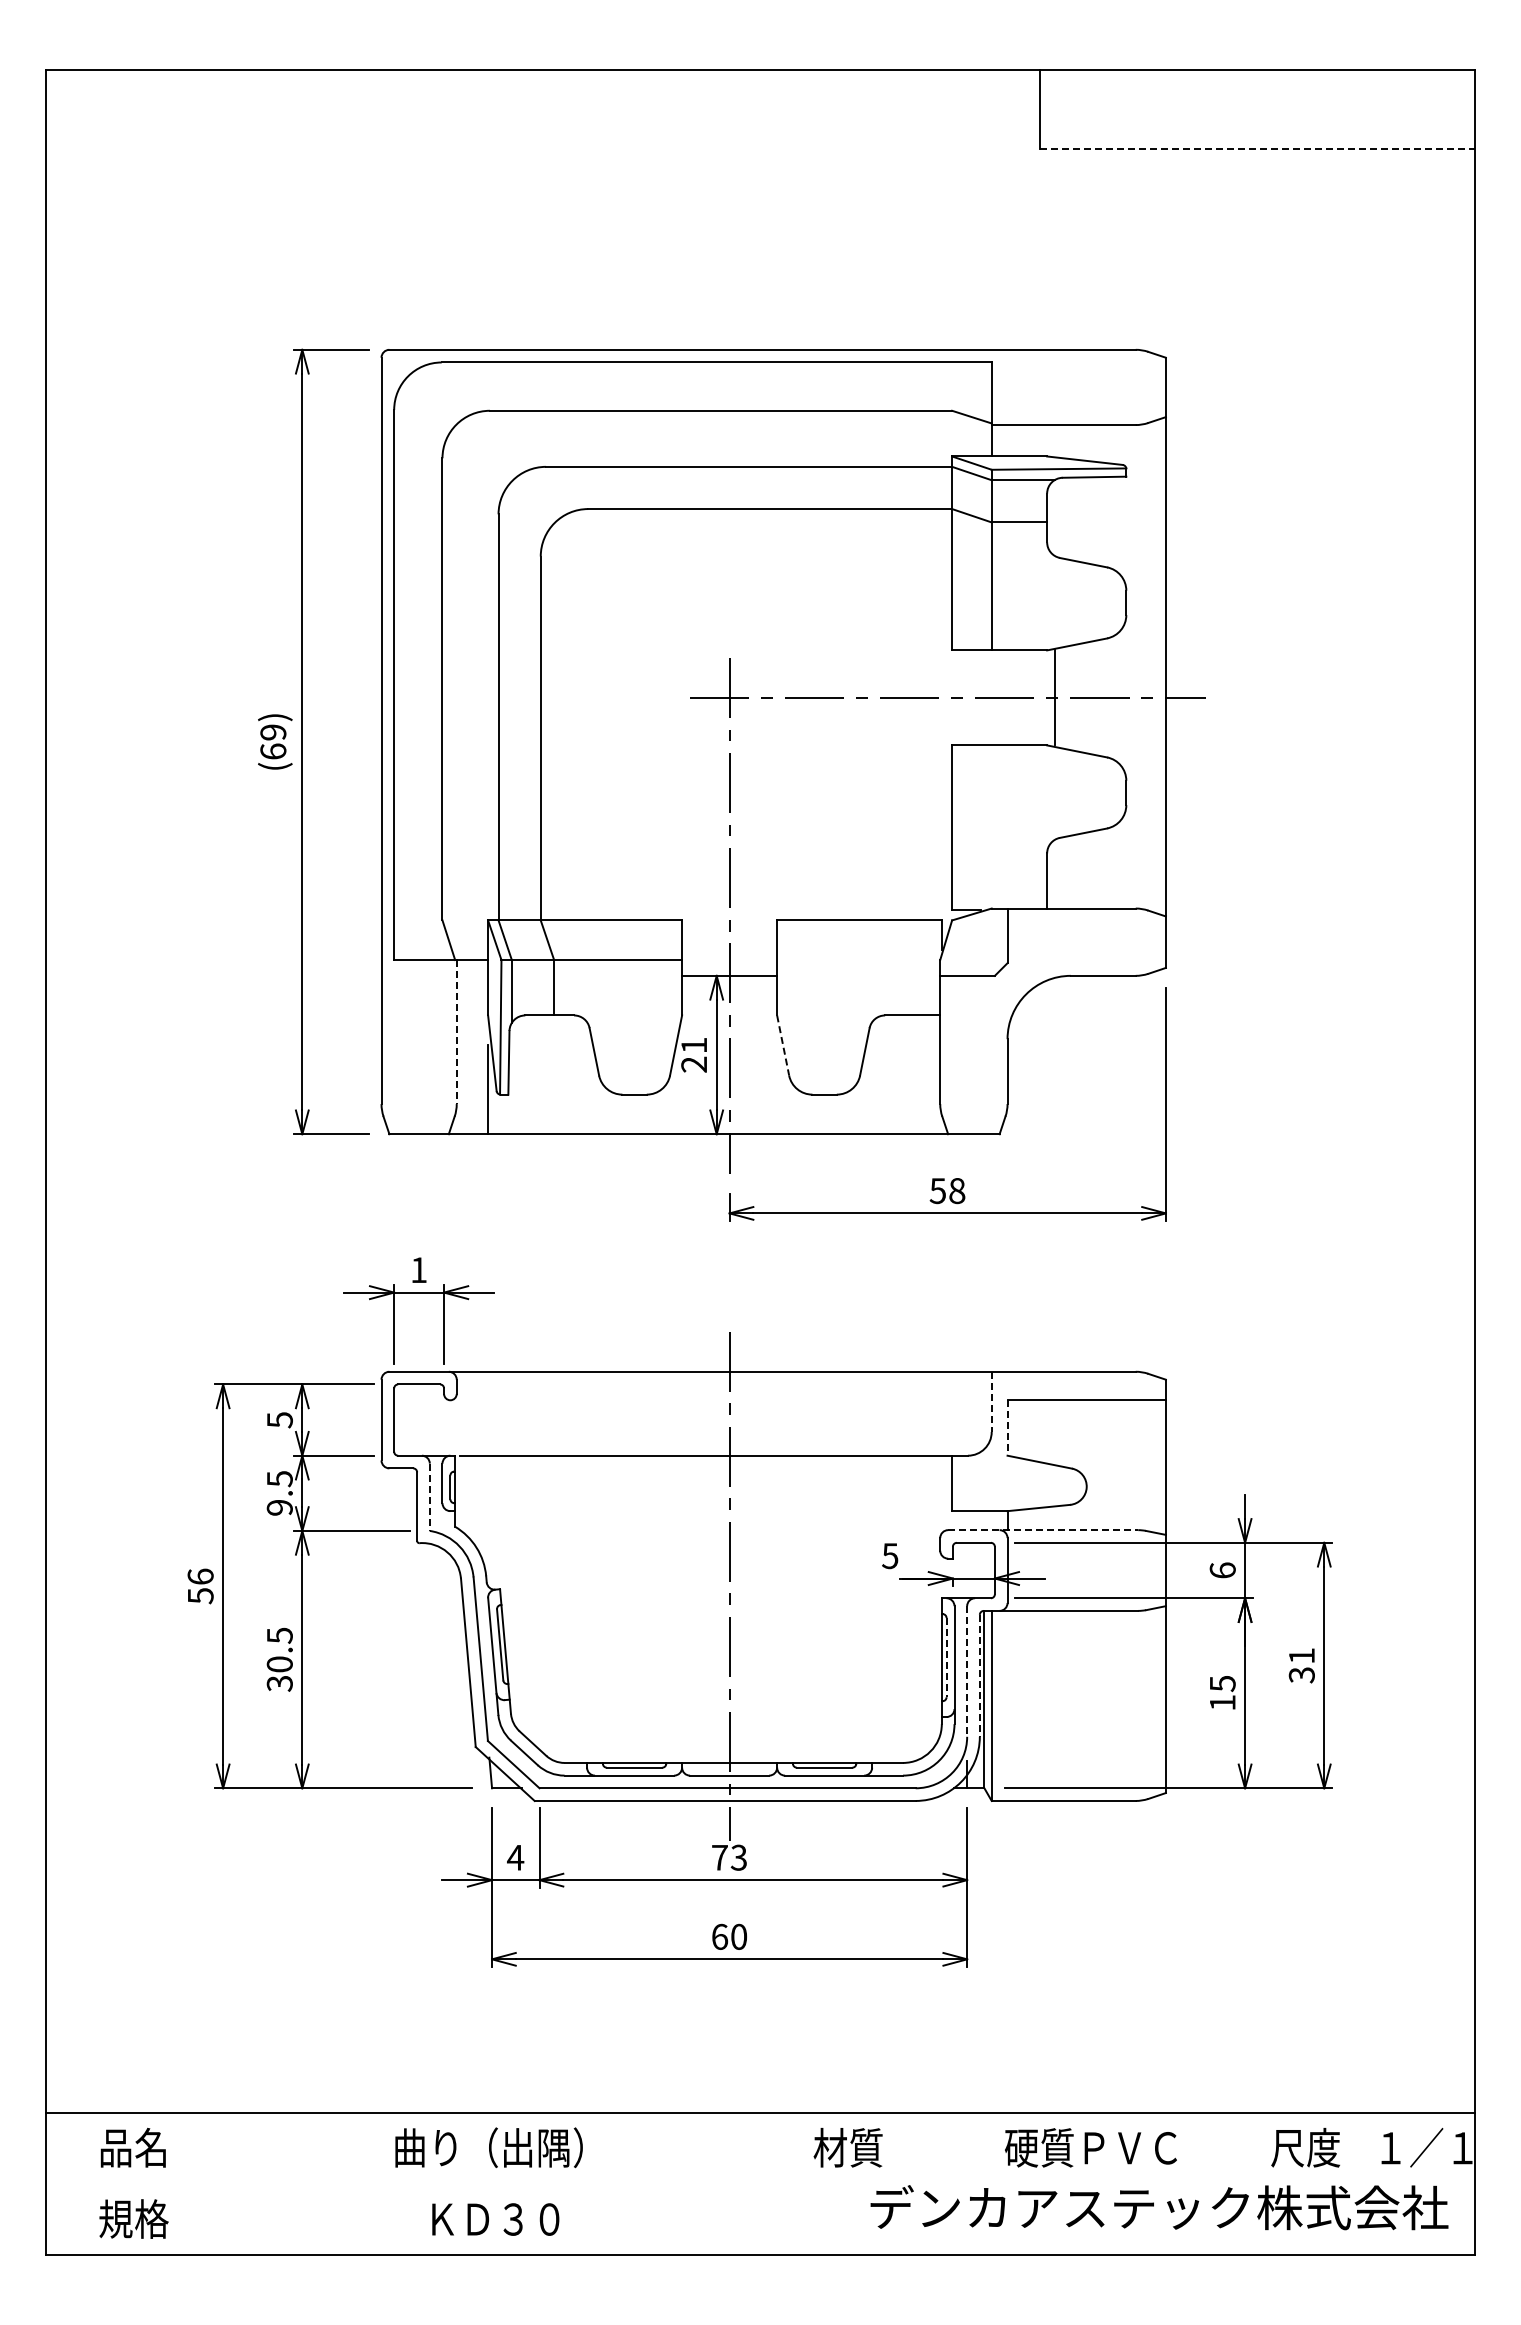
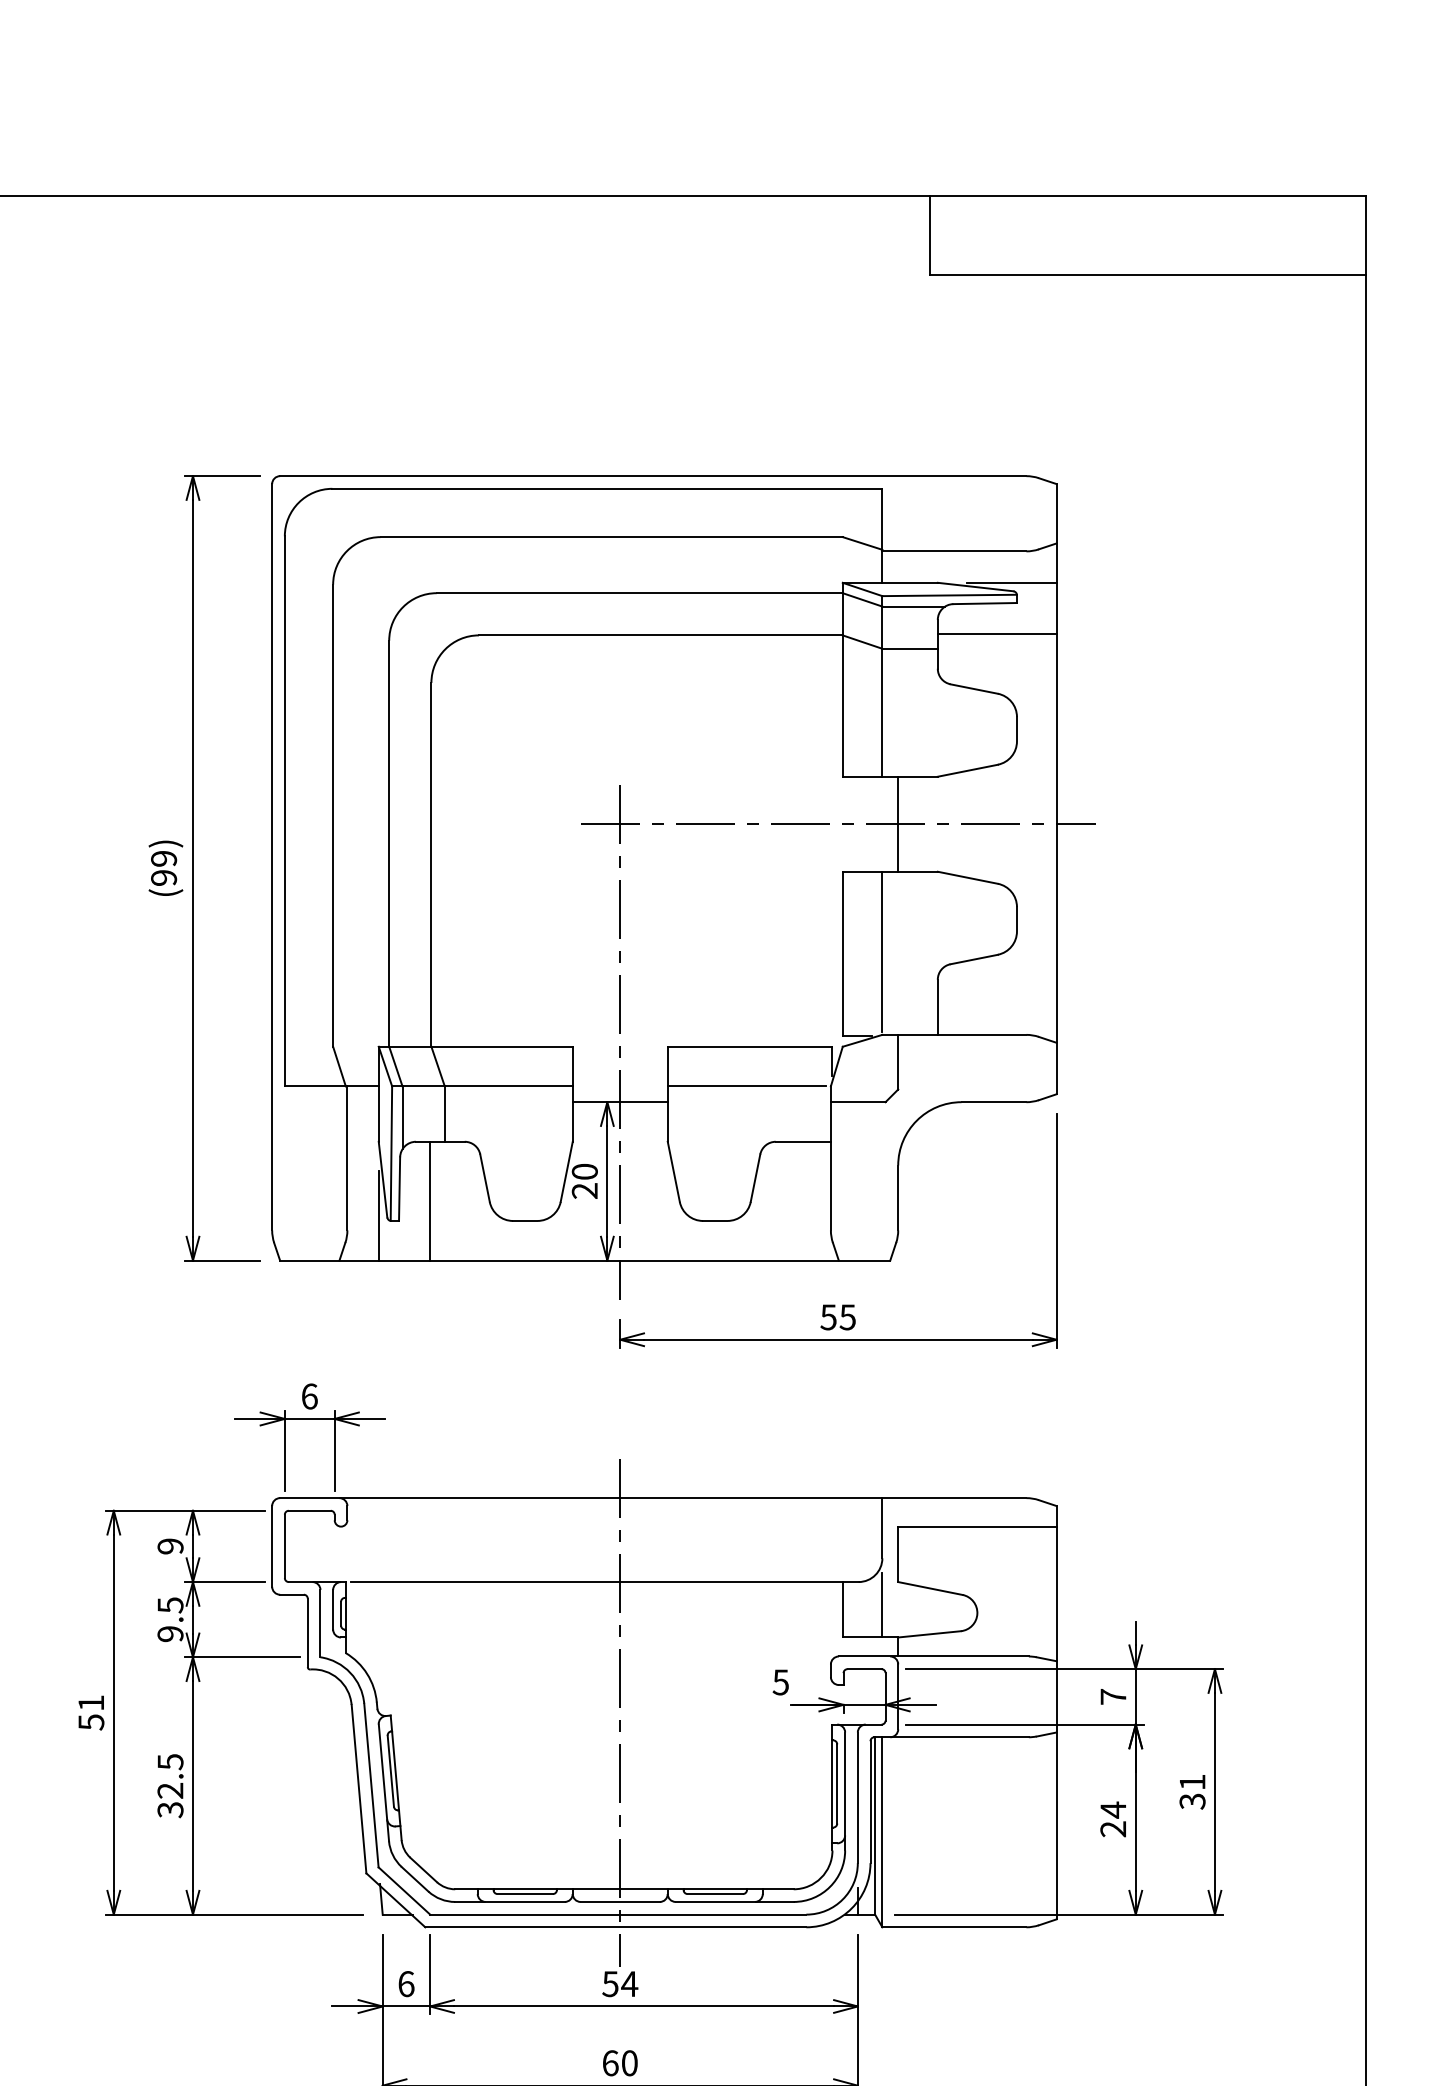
line: (1257, 148) -> (1148, 274), dashed -> solid
line: (1120, 456) -> (1011, 582), added
line: (1106, 507) -> (997, 633), added
line: (1054, 697) -> (898, 823), moved
text: (273, 751) -> (164, 877), (69) -> (99)
line: (991, 825) -> (882, 951), added
line: (856, 960) -> (747, 1086), added
line: (456, 1032) -> (347, 1158), dashed -> solid
text: (694, 1045) -> (585, 1171), 21 -> 20
line: (783, 1045) -> (674, 1171), dashed -> solid
line: (539, 1074) -> (430, 1200), added
text: (957, 1190) -> (848, 1316), 58 -> 55
text: (419, 1270) -> (310, 1396), 1 -> 6
line: (991, 1402) -> (882, 1528), dashed -> solid
text: (279, 1420) -> (170, 1546), 5 -> 9
line: (1007, 1428) -> (898, 1554), dashed -> solid
line: (991, 1479) -> (882, 1605), added
line: (429, 1497) -> (320, 1623), dashed -> solid
line: (1043, 1530) -> (934, 1656), dashed -> solid
text: (1222, 1570) -> (1113, 1696), 6 -> 7
text: (200, 1576) -> (91, 1702), 56 -> 51
line: (946, 1657) -> (837, 1783), dashed -> solid
text: (279, 1664) -> (170, 1790), 30.5 -> 32.5
line: (967, 1671) -> (858, 1797), dashed -> solid
line: (979, 1675) -> (870, 1801), dashed -> solid
text: (1222, 1692) -> (1113, 1818), 15 -> 24
text: (515, 1857) -> (406, 1983), 4 -> 6
text: (729, 1857) -> (620, 1983), 73 -> 54

